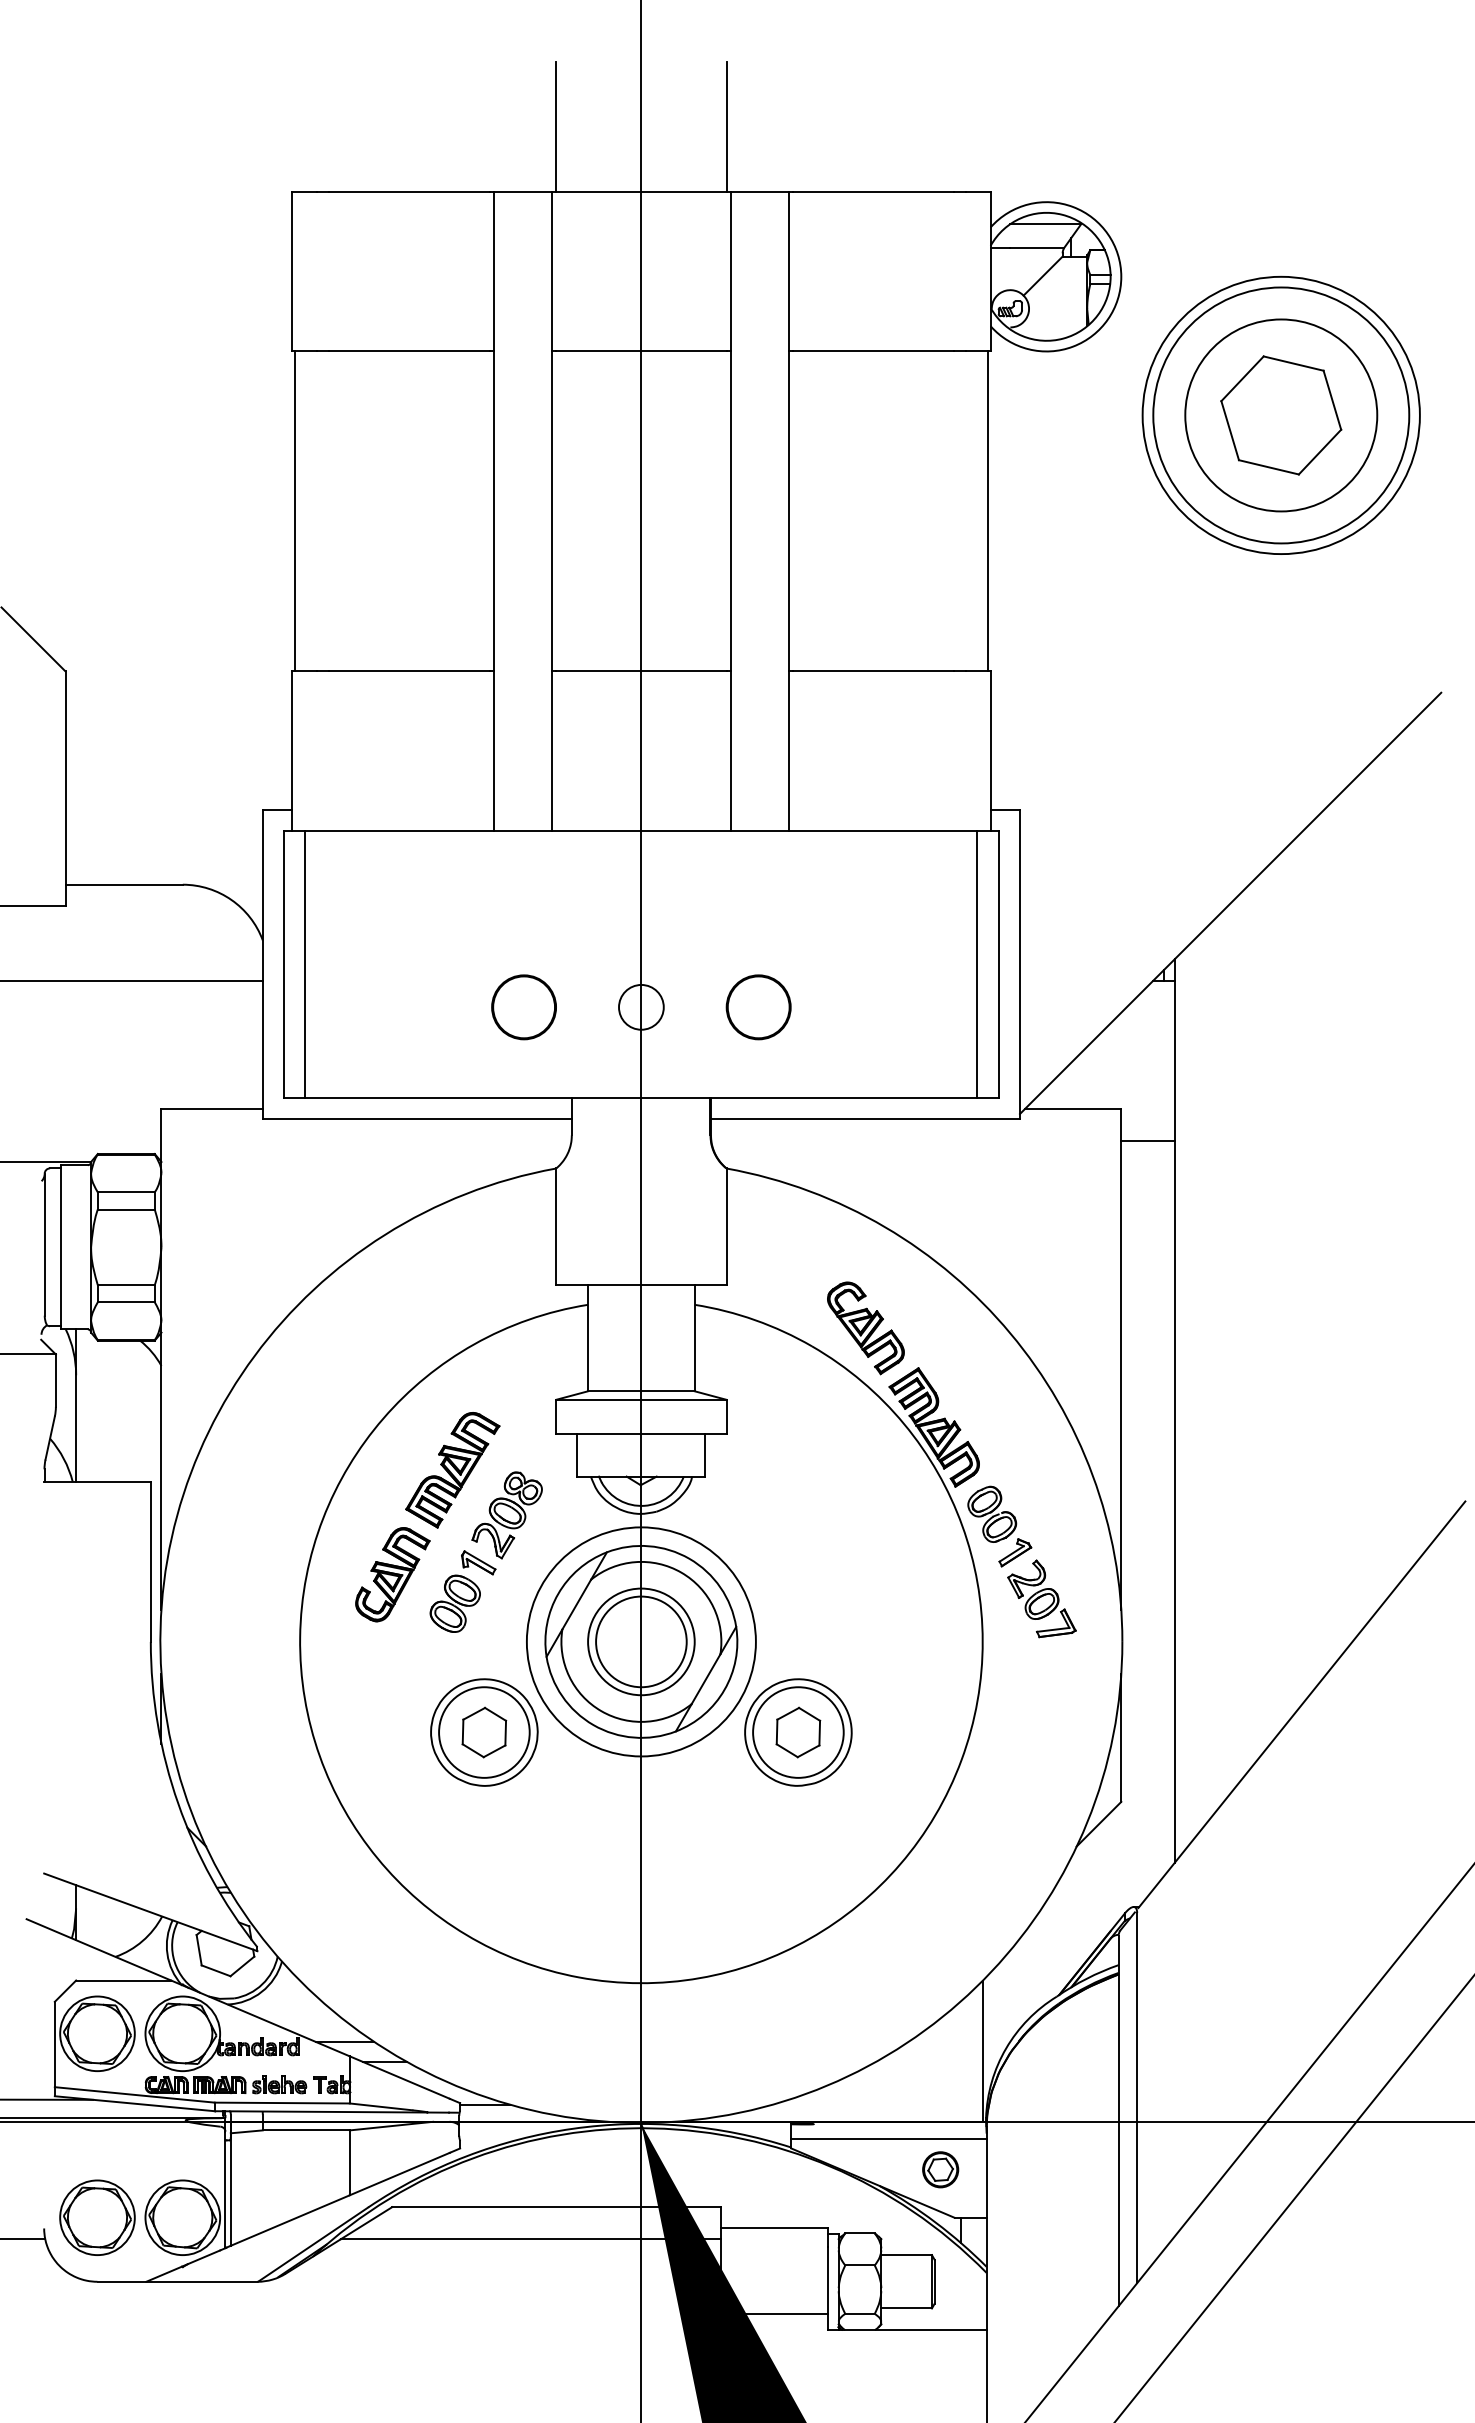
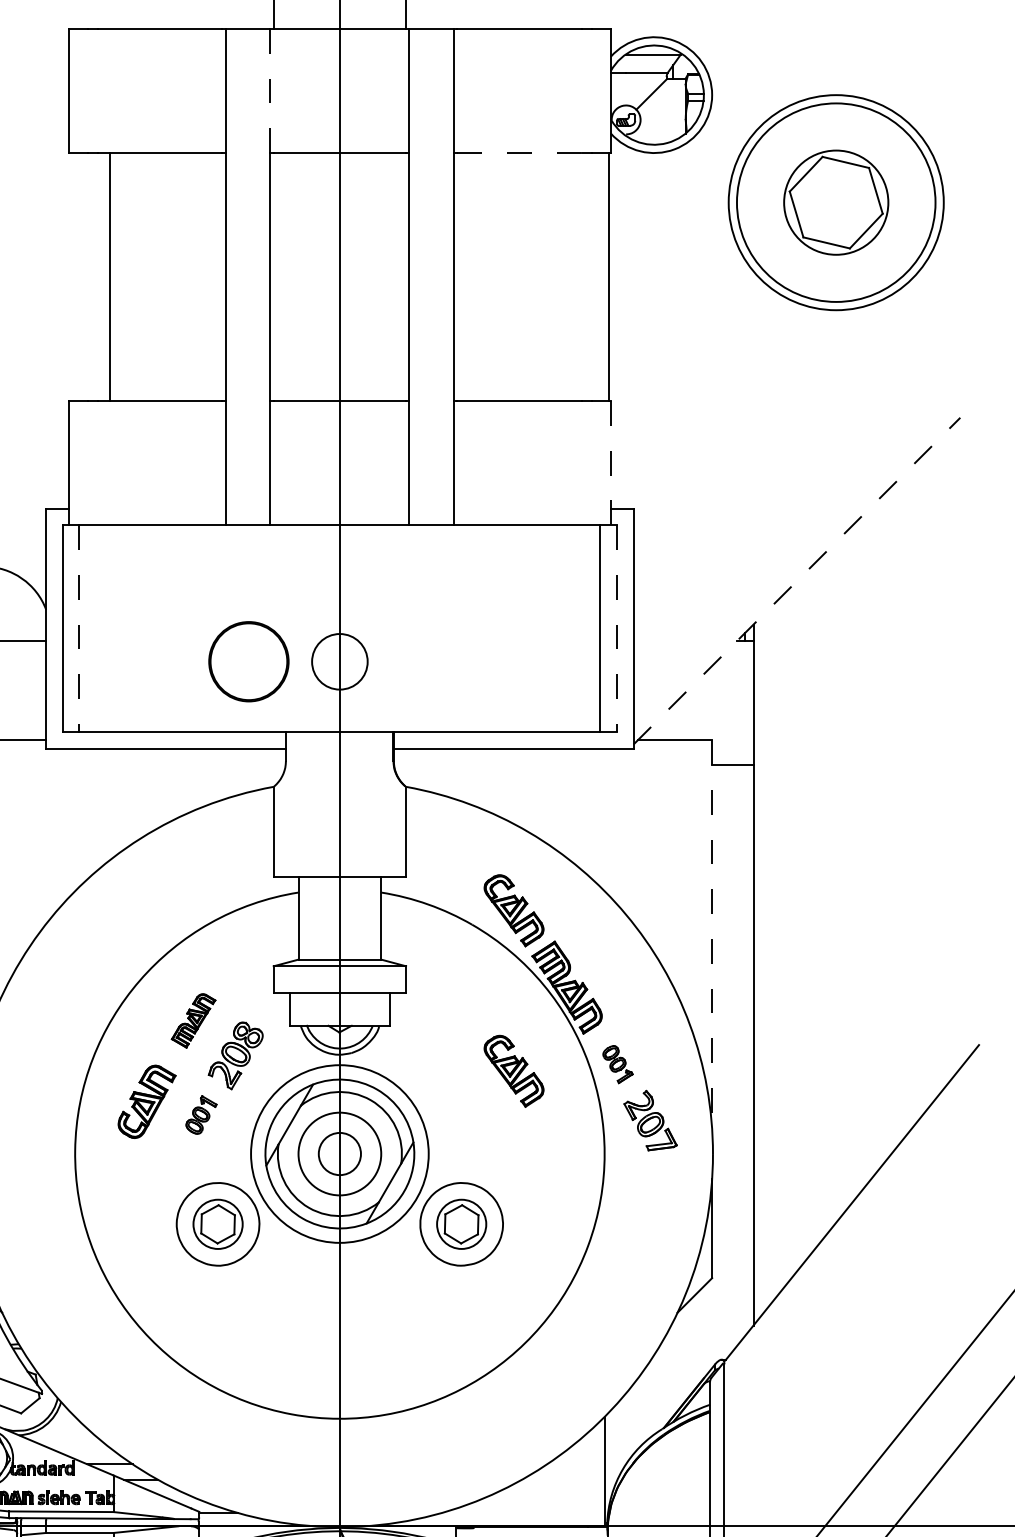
line: (551, 271) -> (270, 91), solid -> dashed
line: (873, 351) -> (519, 153), solid -> dashed
circle: (1281, 415) -> (836, 202), size x0.7
line: (294, 511) -> (109, 277), moved
line: (990, 751) -> (610, 463), solid -> dashed
line: (1230, 903) -> (796, 581), solid -> dashed
line: (305, 965) -> (79, 629), solid -> dashed
line: (998, 965) -> (616, 629), solid -> dashed
circle: (641, 1006) -> (339, 661), size x1.6
part: (523, 1007) -> (248, 661), size x1.6
part: (758, 1007) -> (430, 661), removed
line: (1121, 1359) -> (712, 934), solid -> dashed
part: (452, 1470) -> (193, 1021), size x0.6
part: (999, 1526) -> (617, 1064), size x0.6
part: (865, 1535) -> (513, 1071), added
part: (462, 1591) -> (201, 1114), size x0.6
circle: (641, 1641) -> (339, 1153), size x0.6
circle: (484, 1732) -> (218, 1224), size x0.7
circle: (798, 1732) -> (461, 1224), size x0.7

